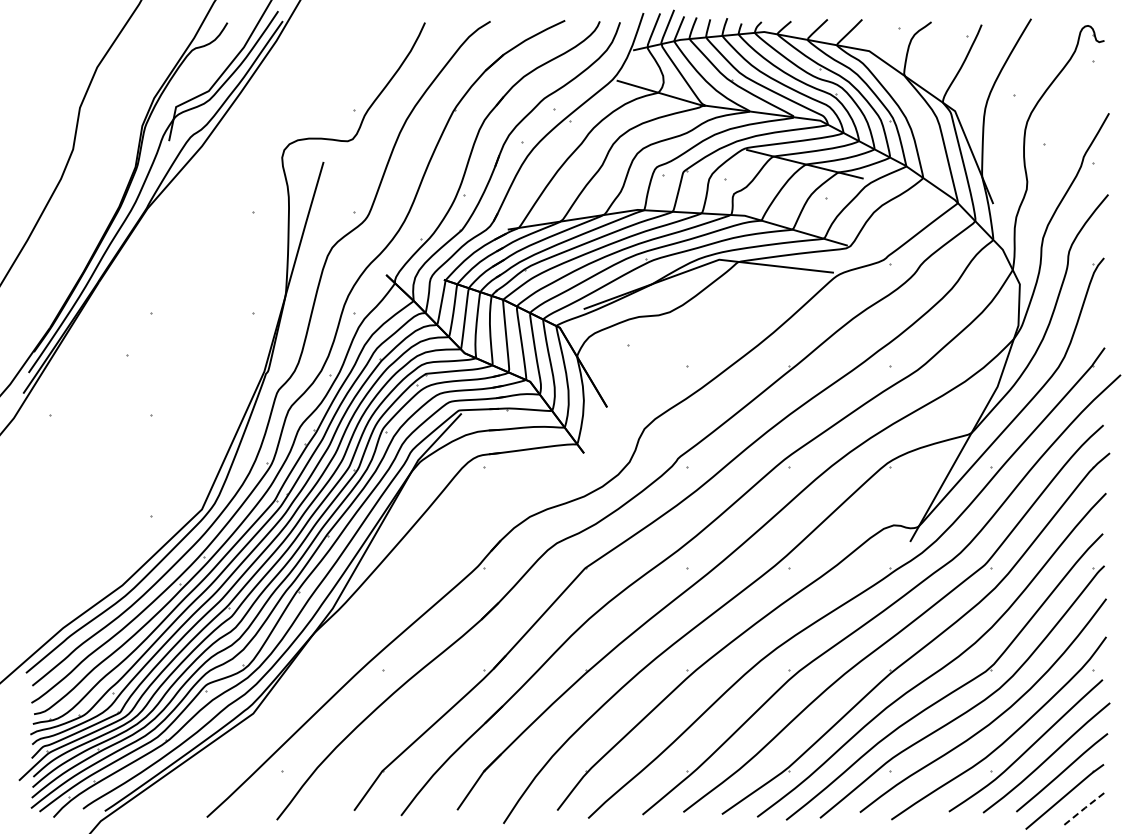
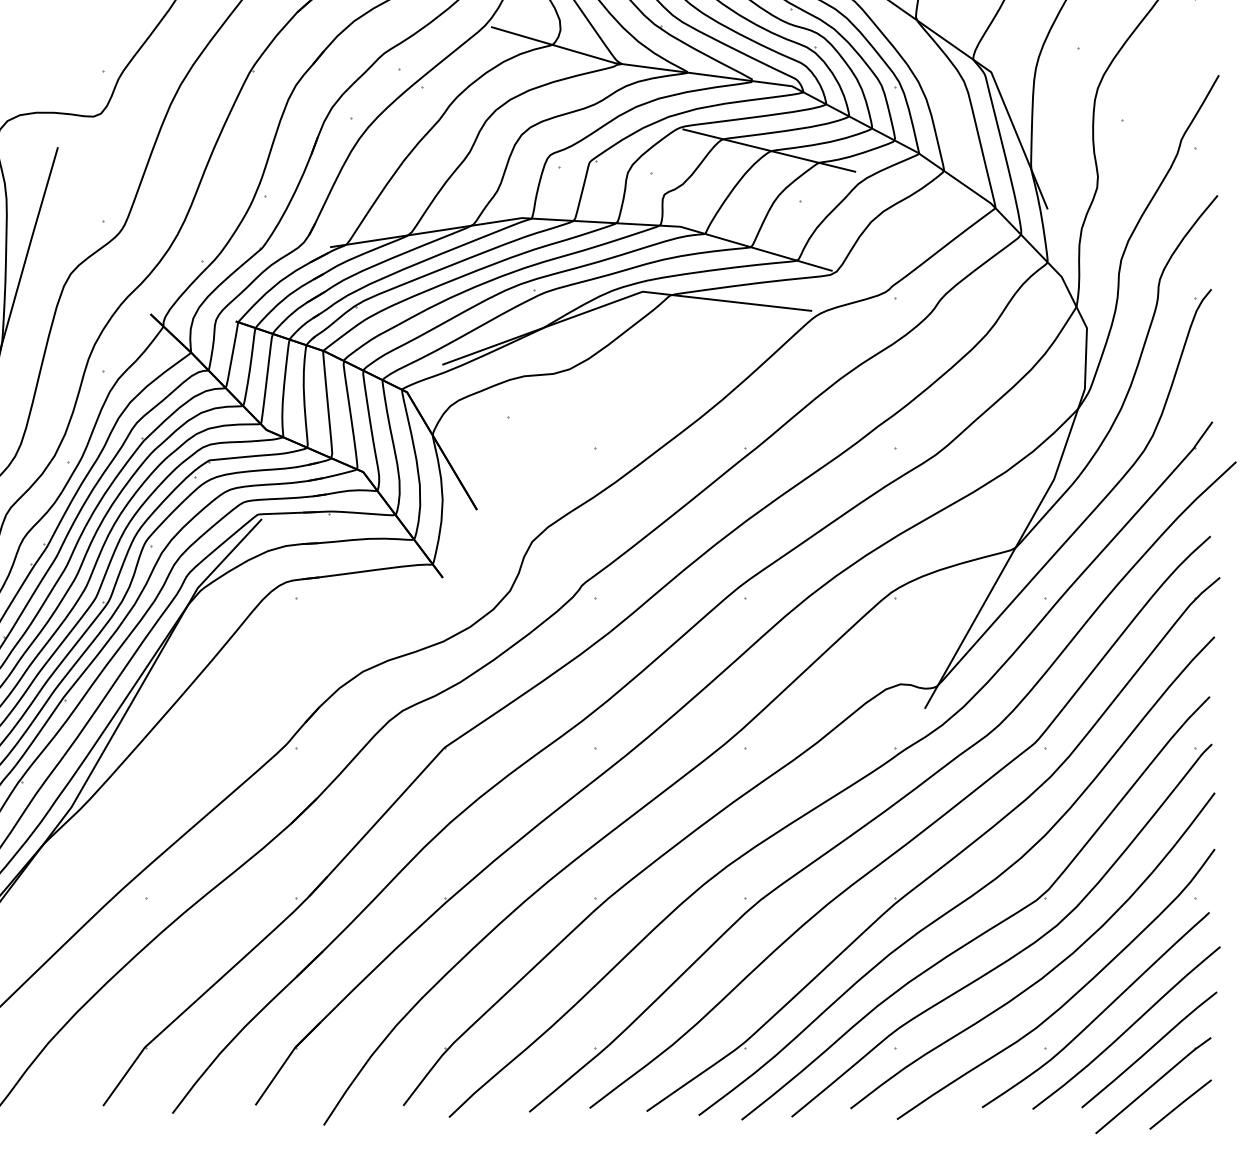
line: (1083, 809) -> (1180, 1104), dashed -> solid

